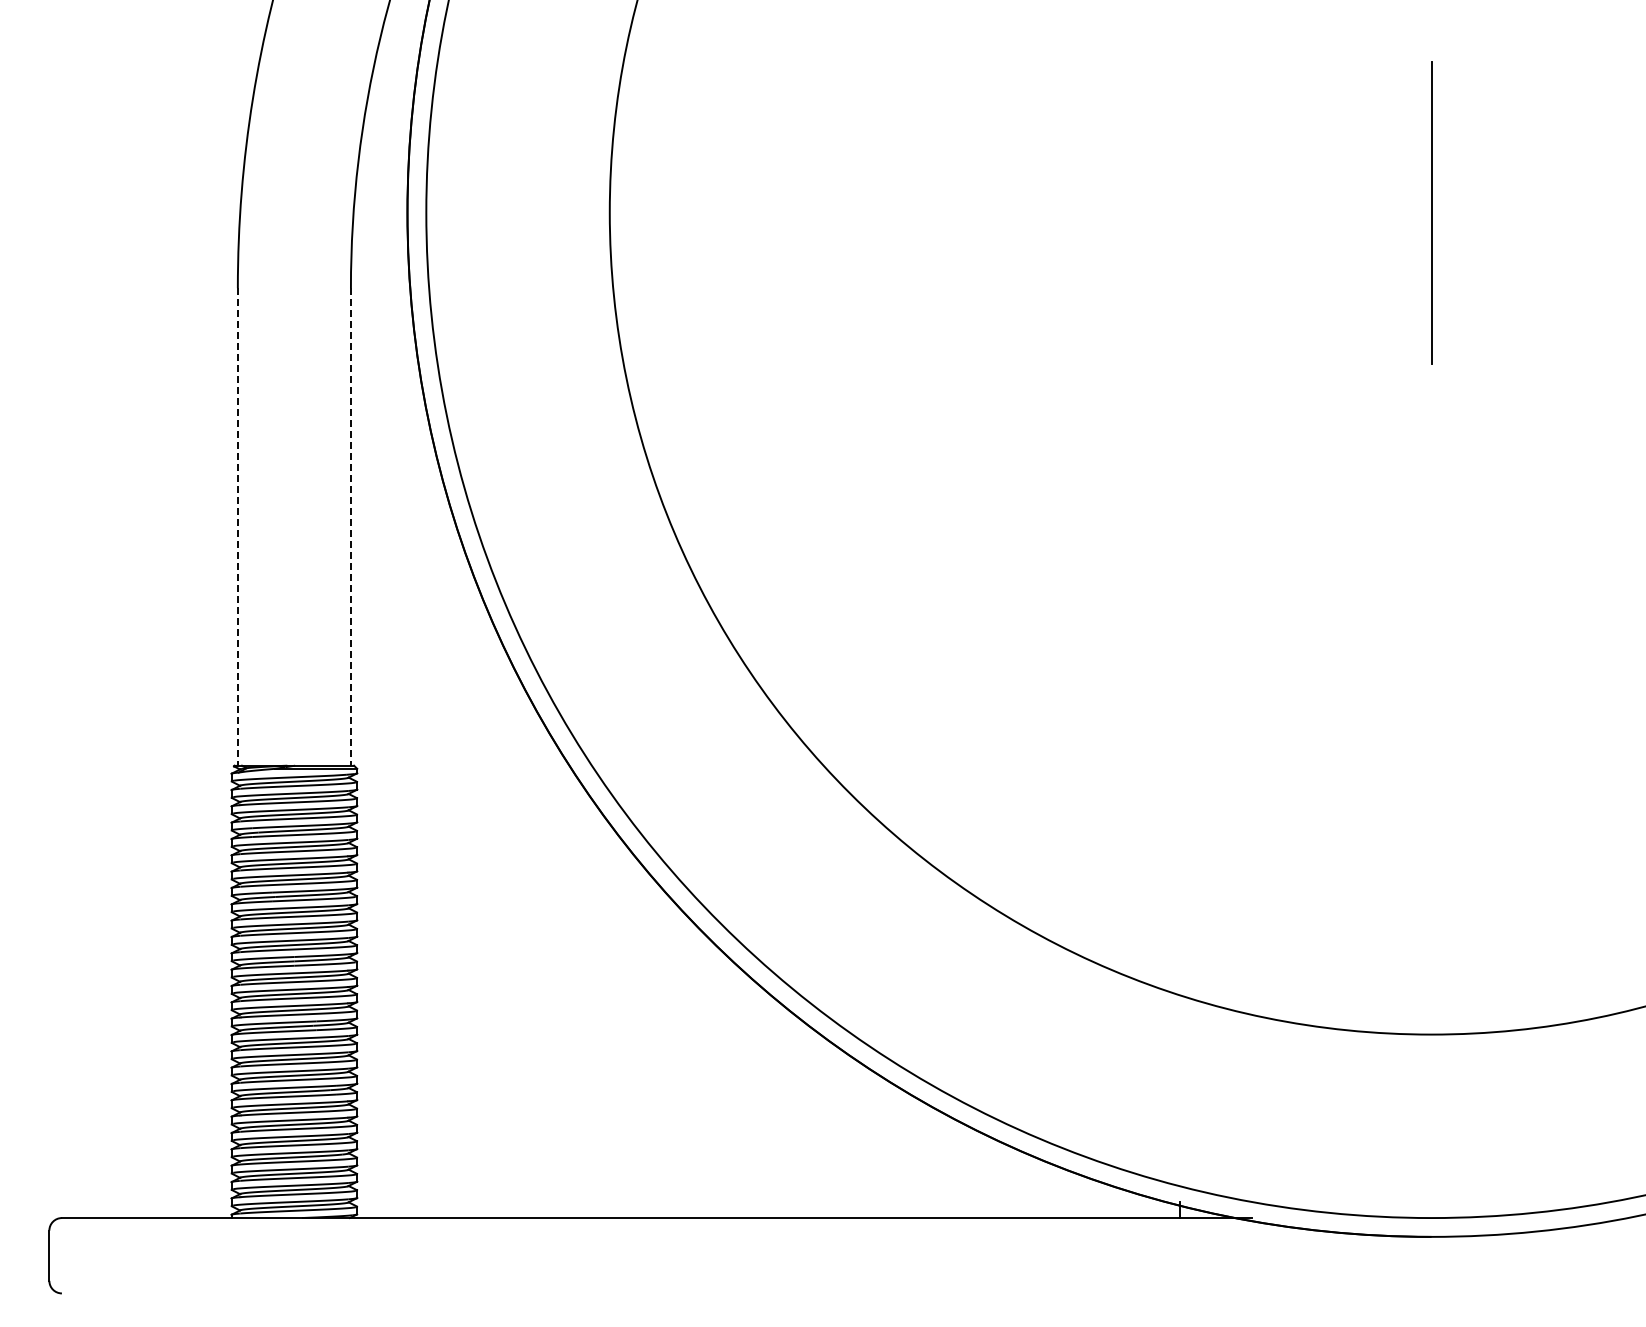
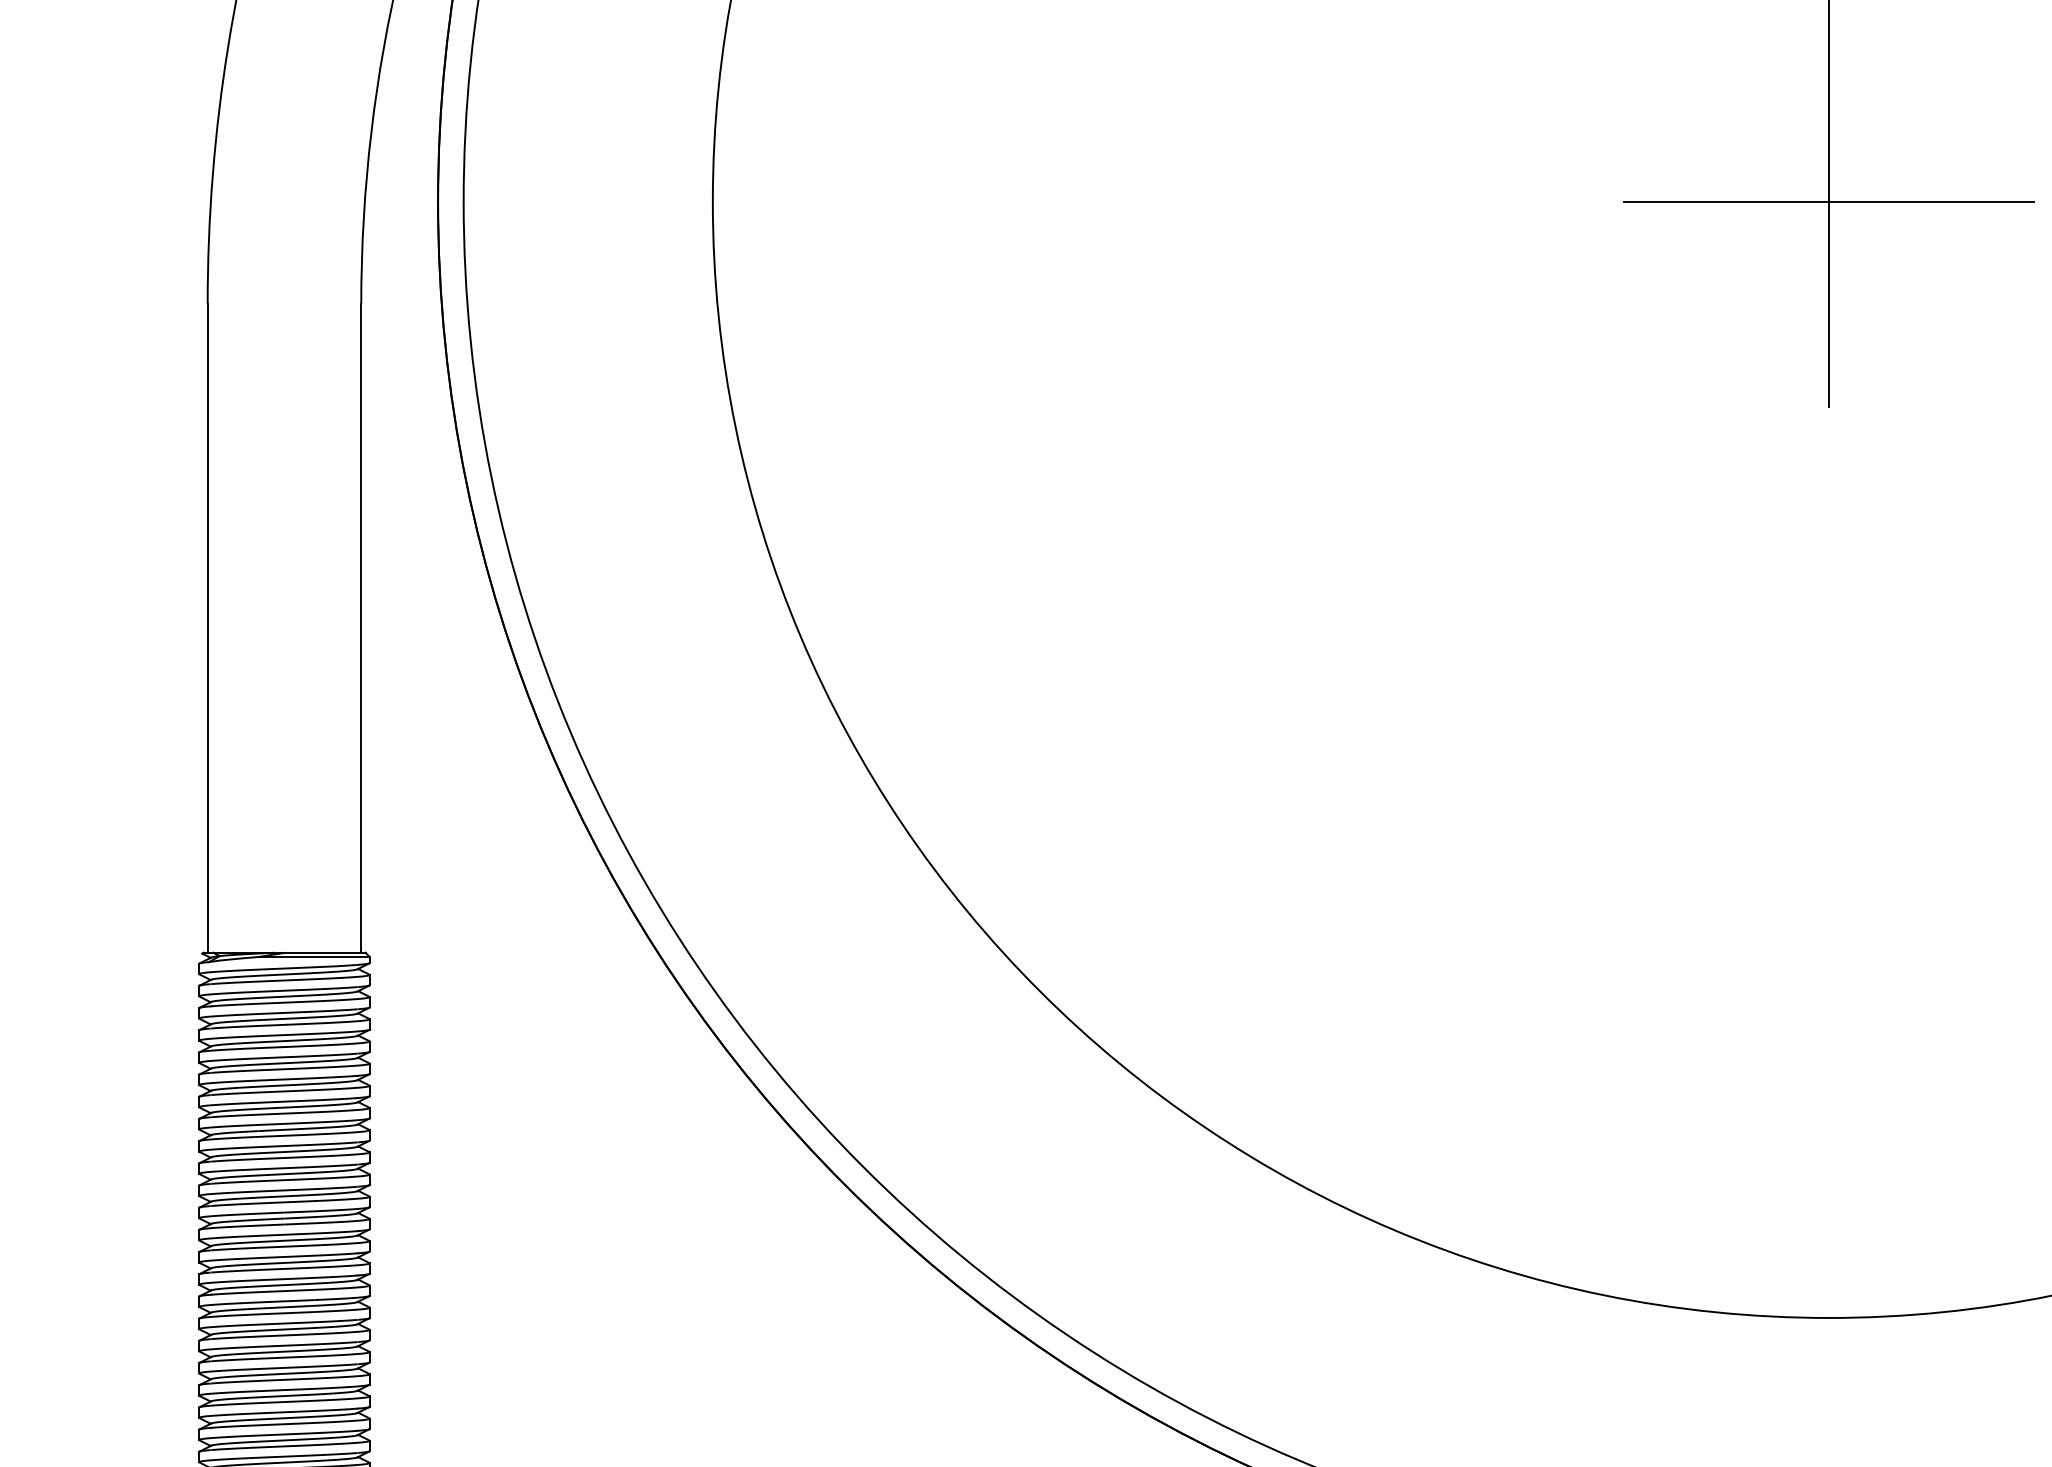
line: (1431, 212) -> (1828, 201), added
line: (237, 526) -> (207, 627), dashed -> solid
line: (350, 526) -> (360, 627), dashed -> solid

